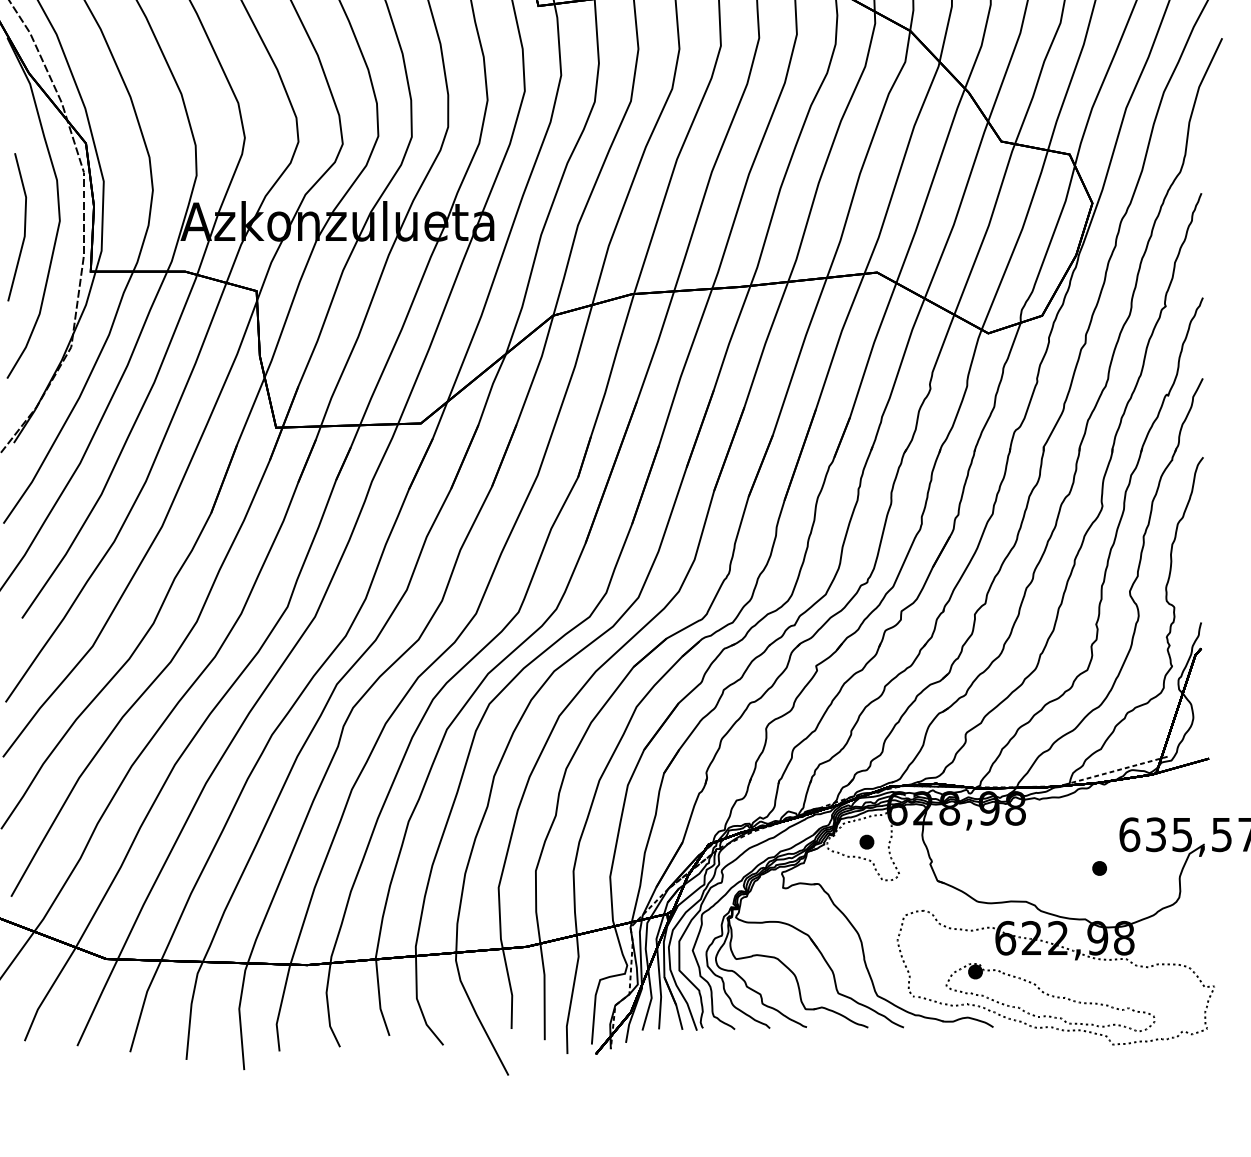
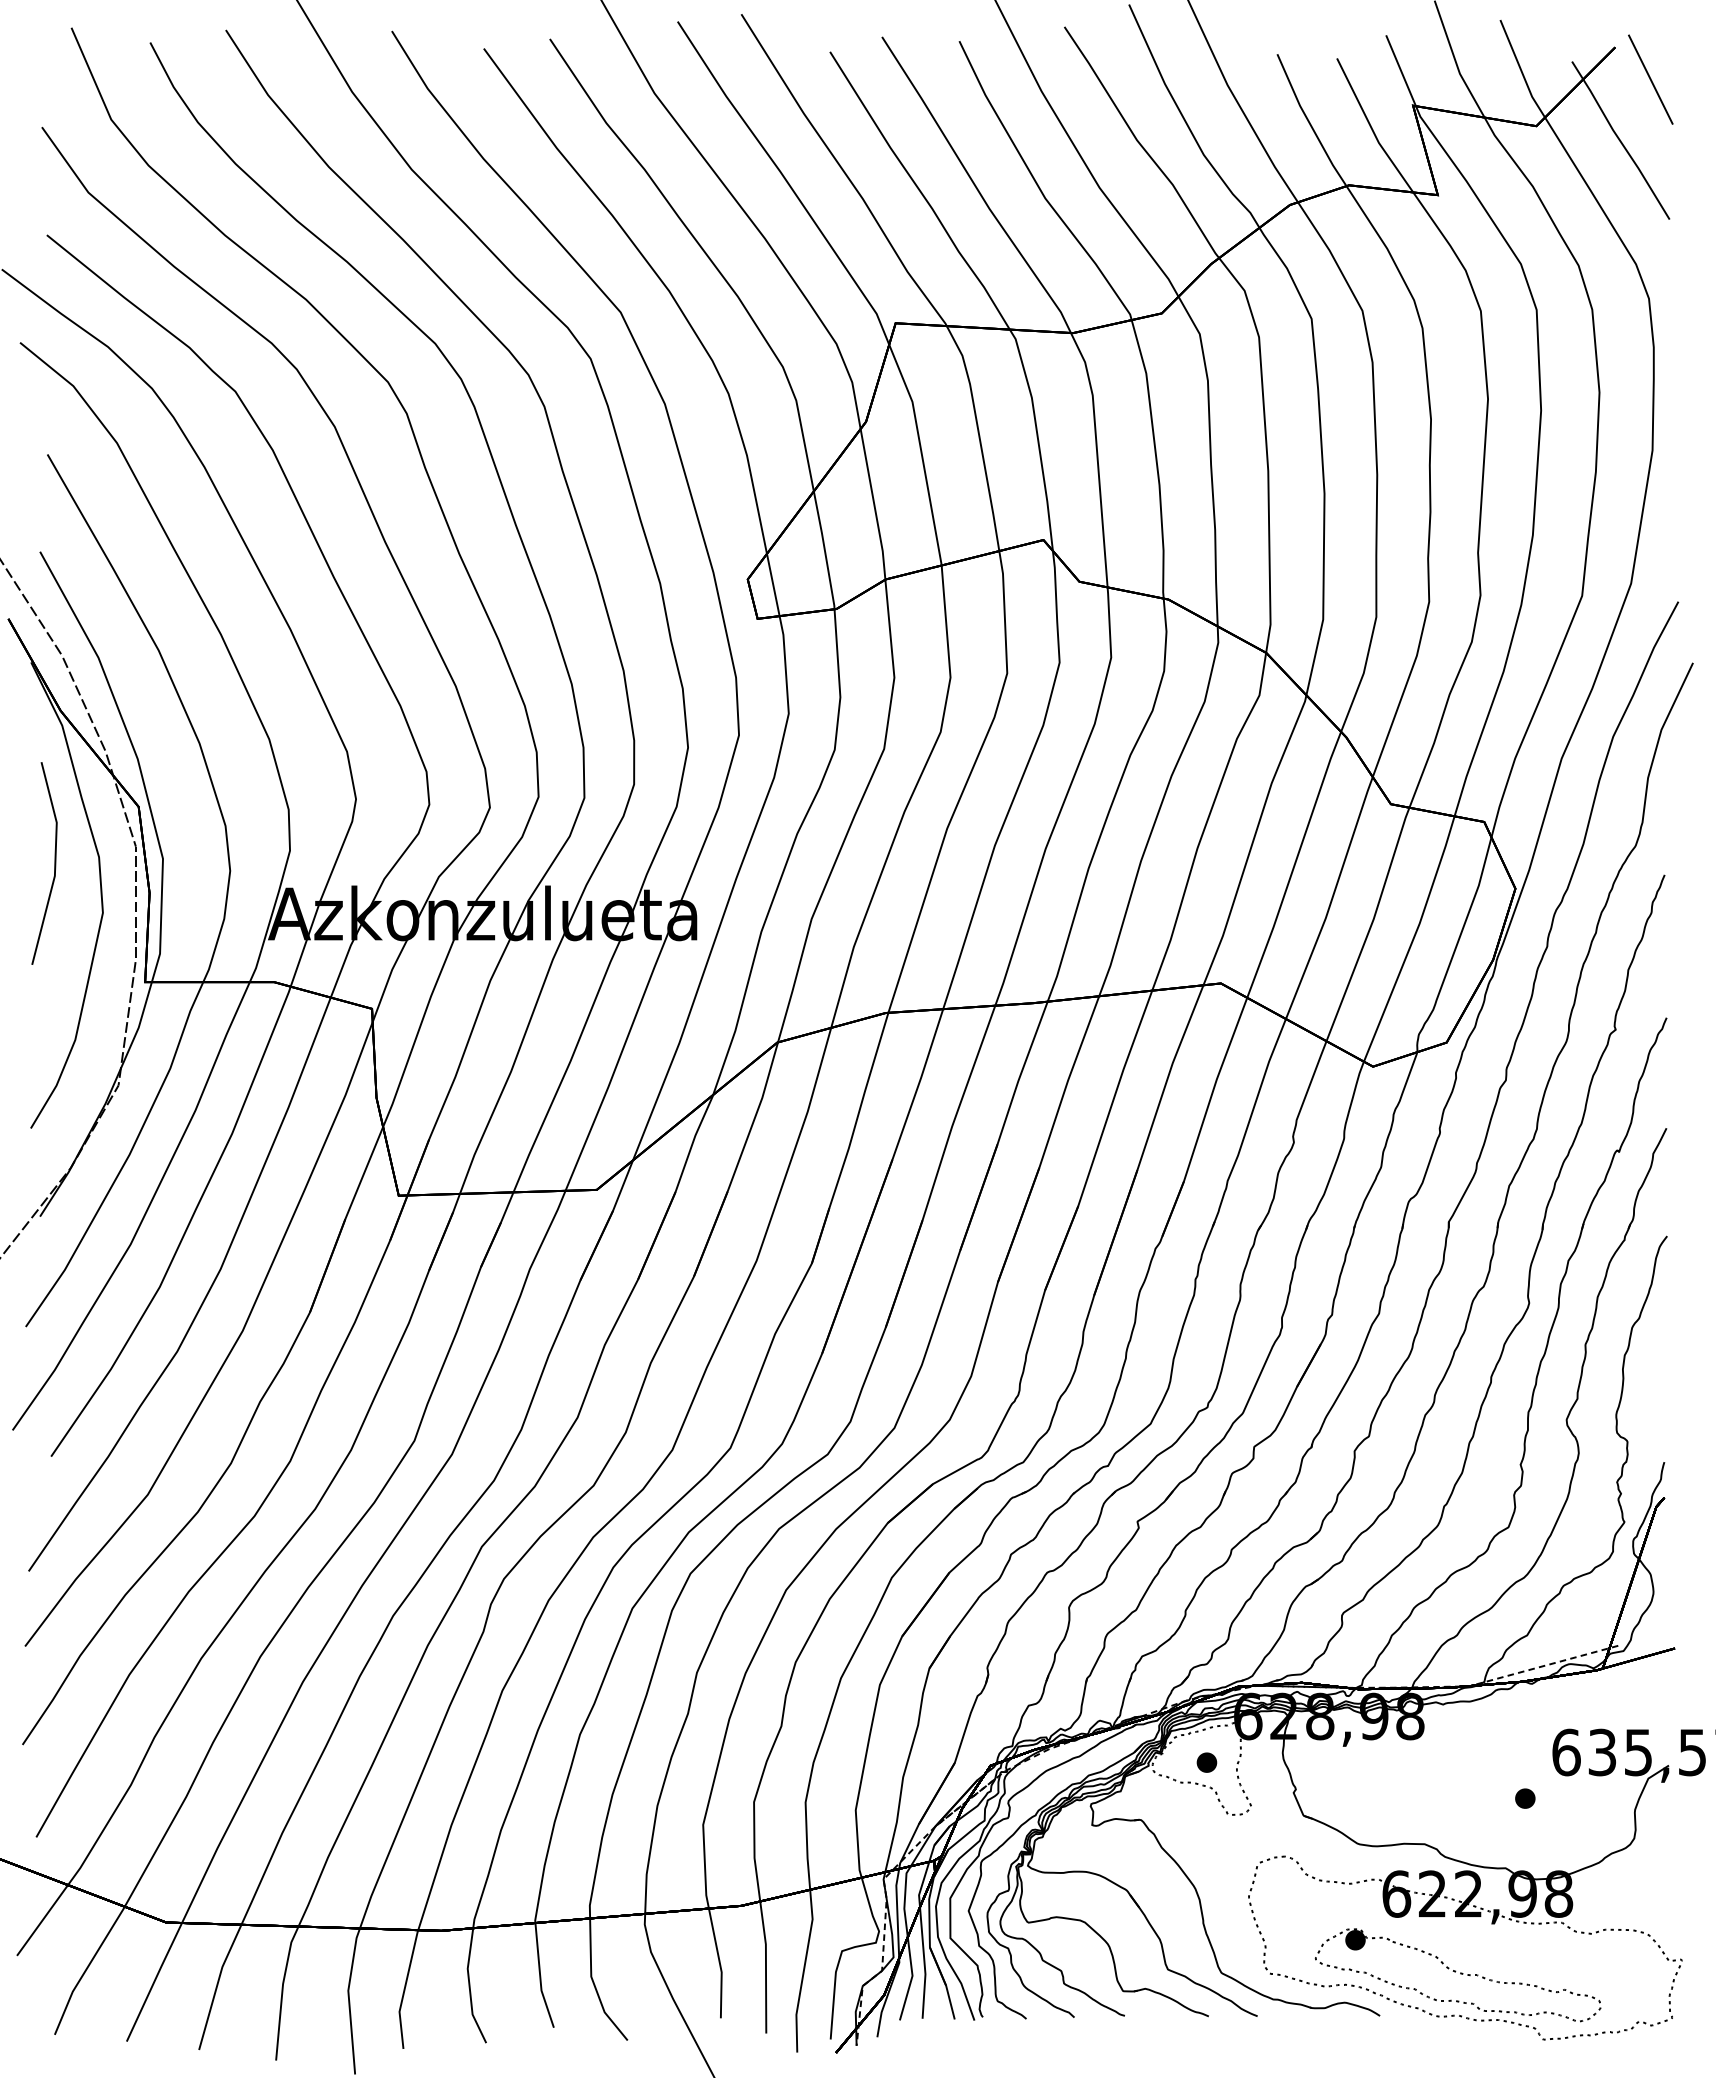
line: (24, 227) -> (54, 863), moved

